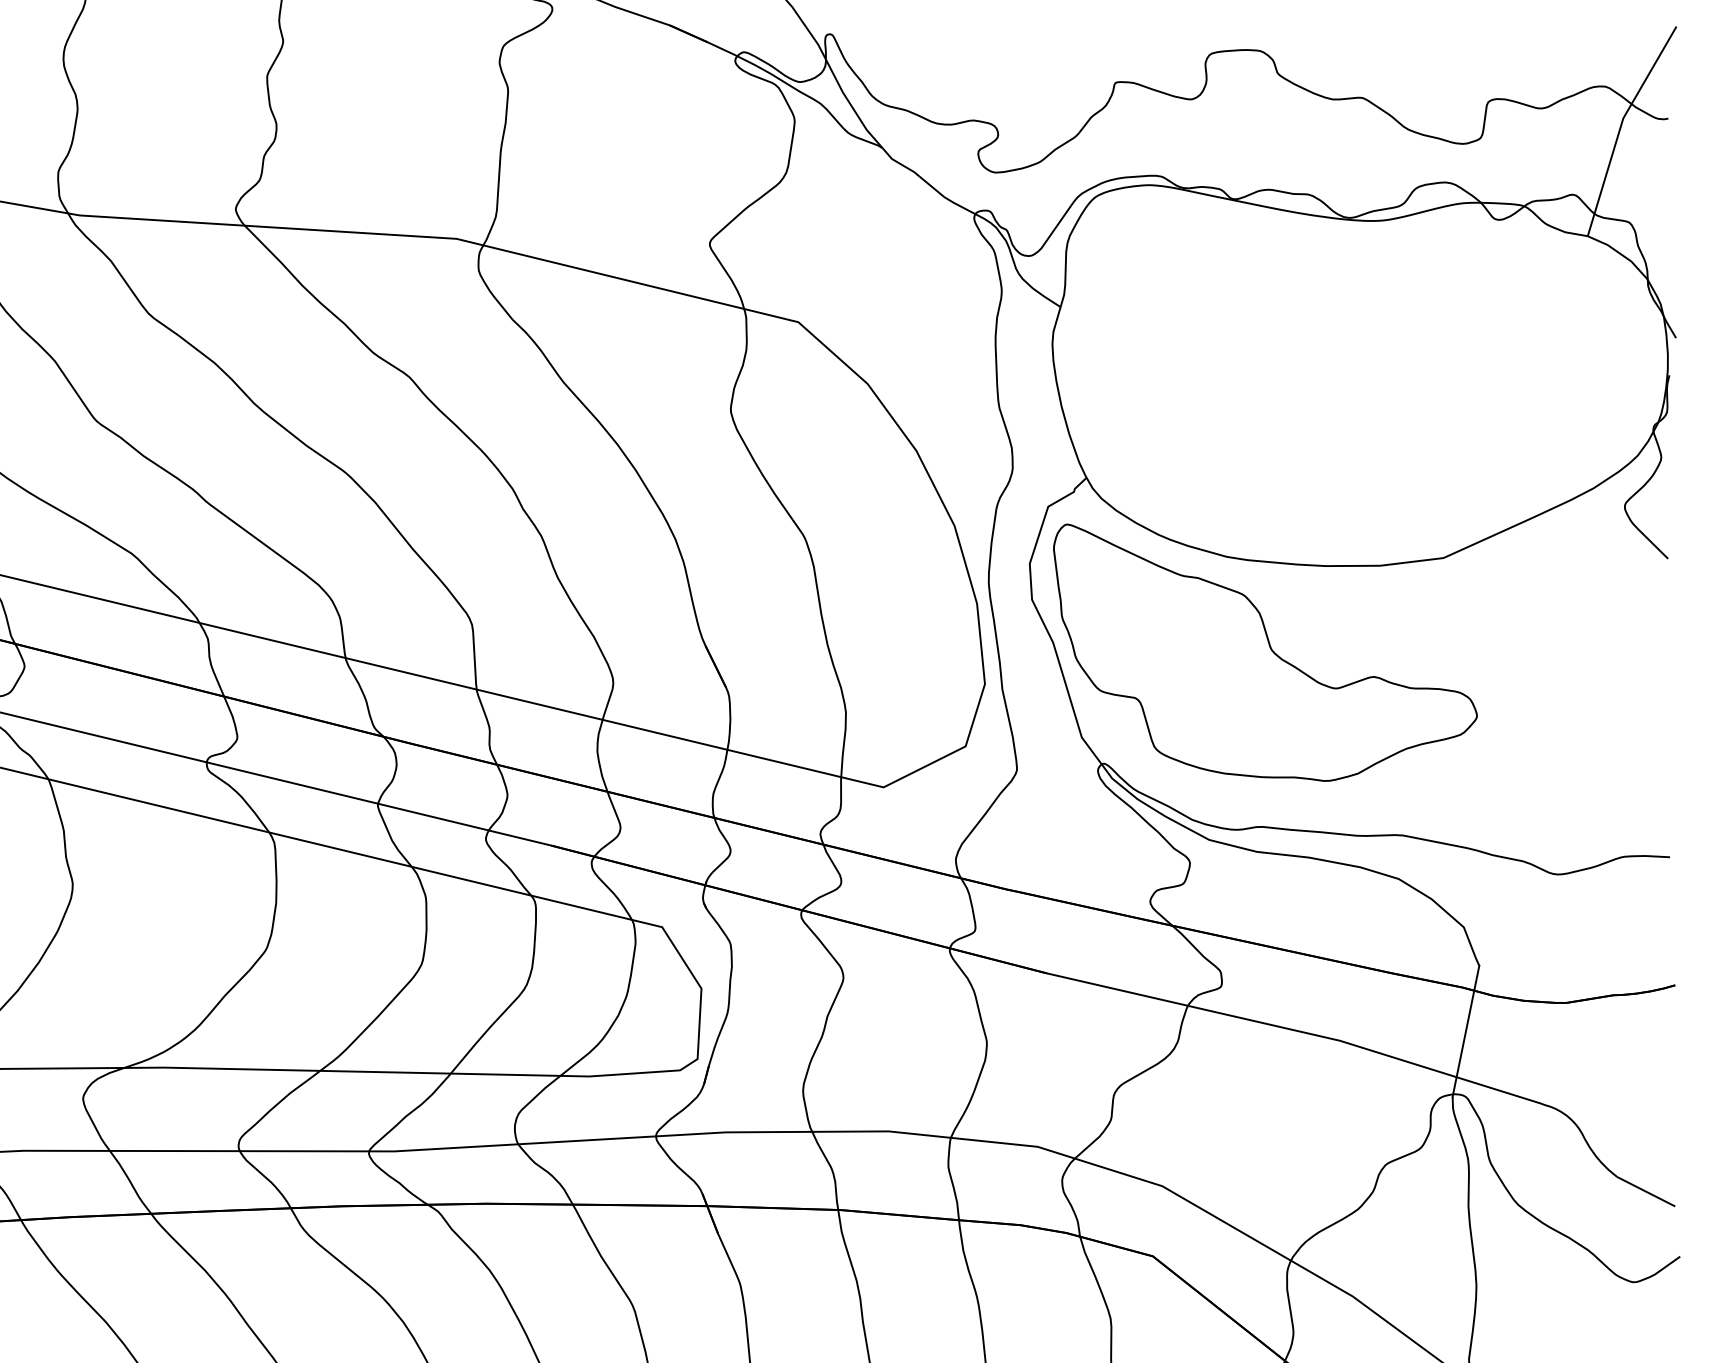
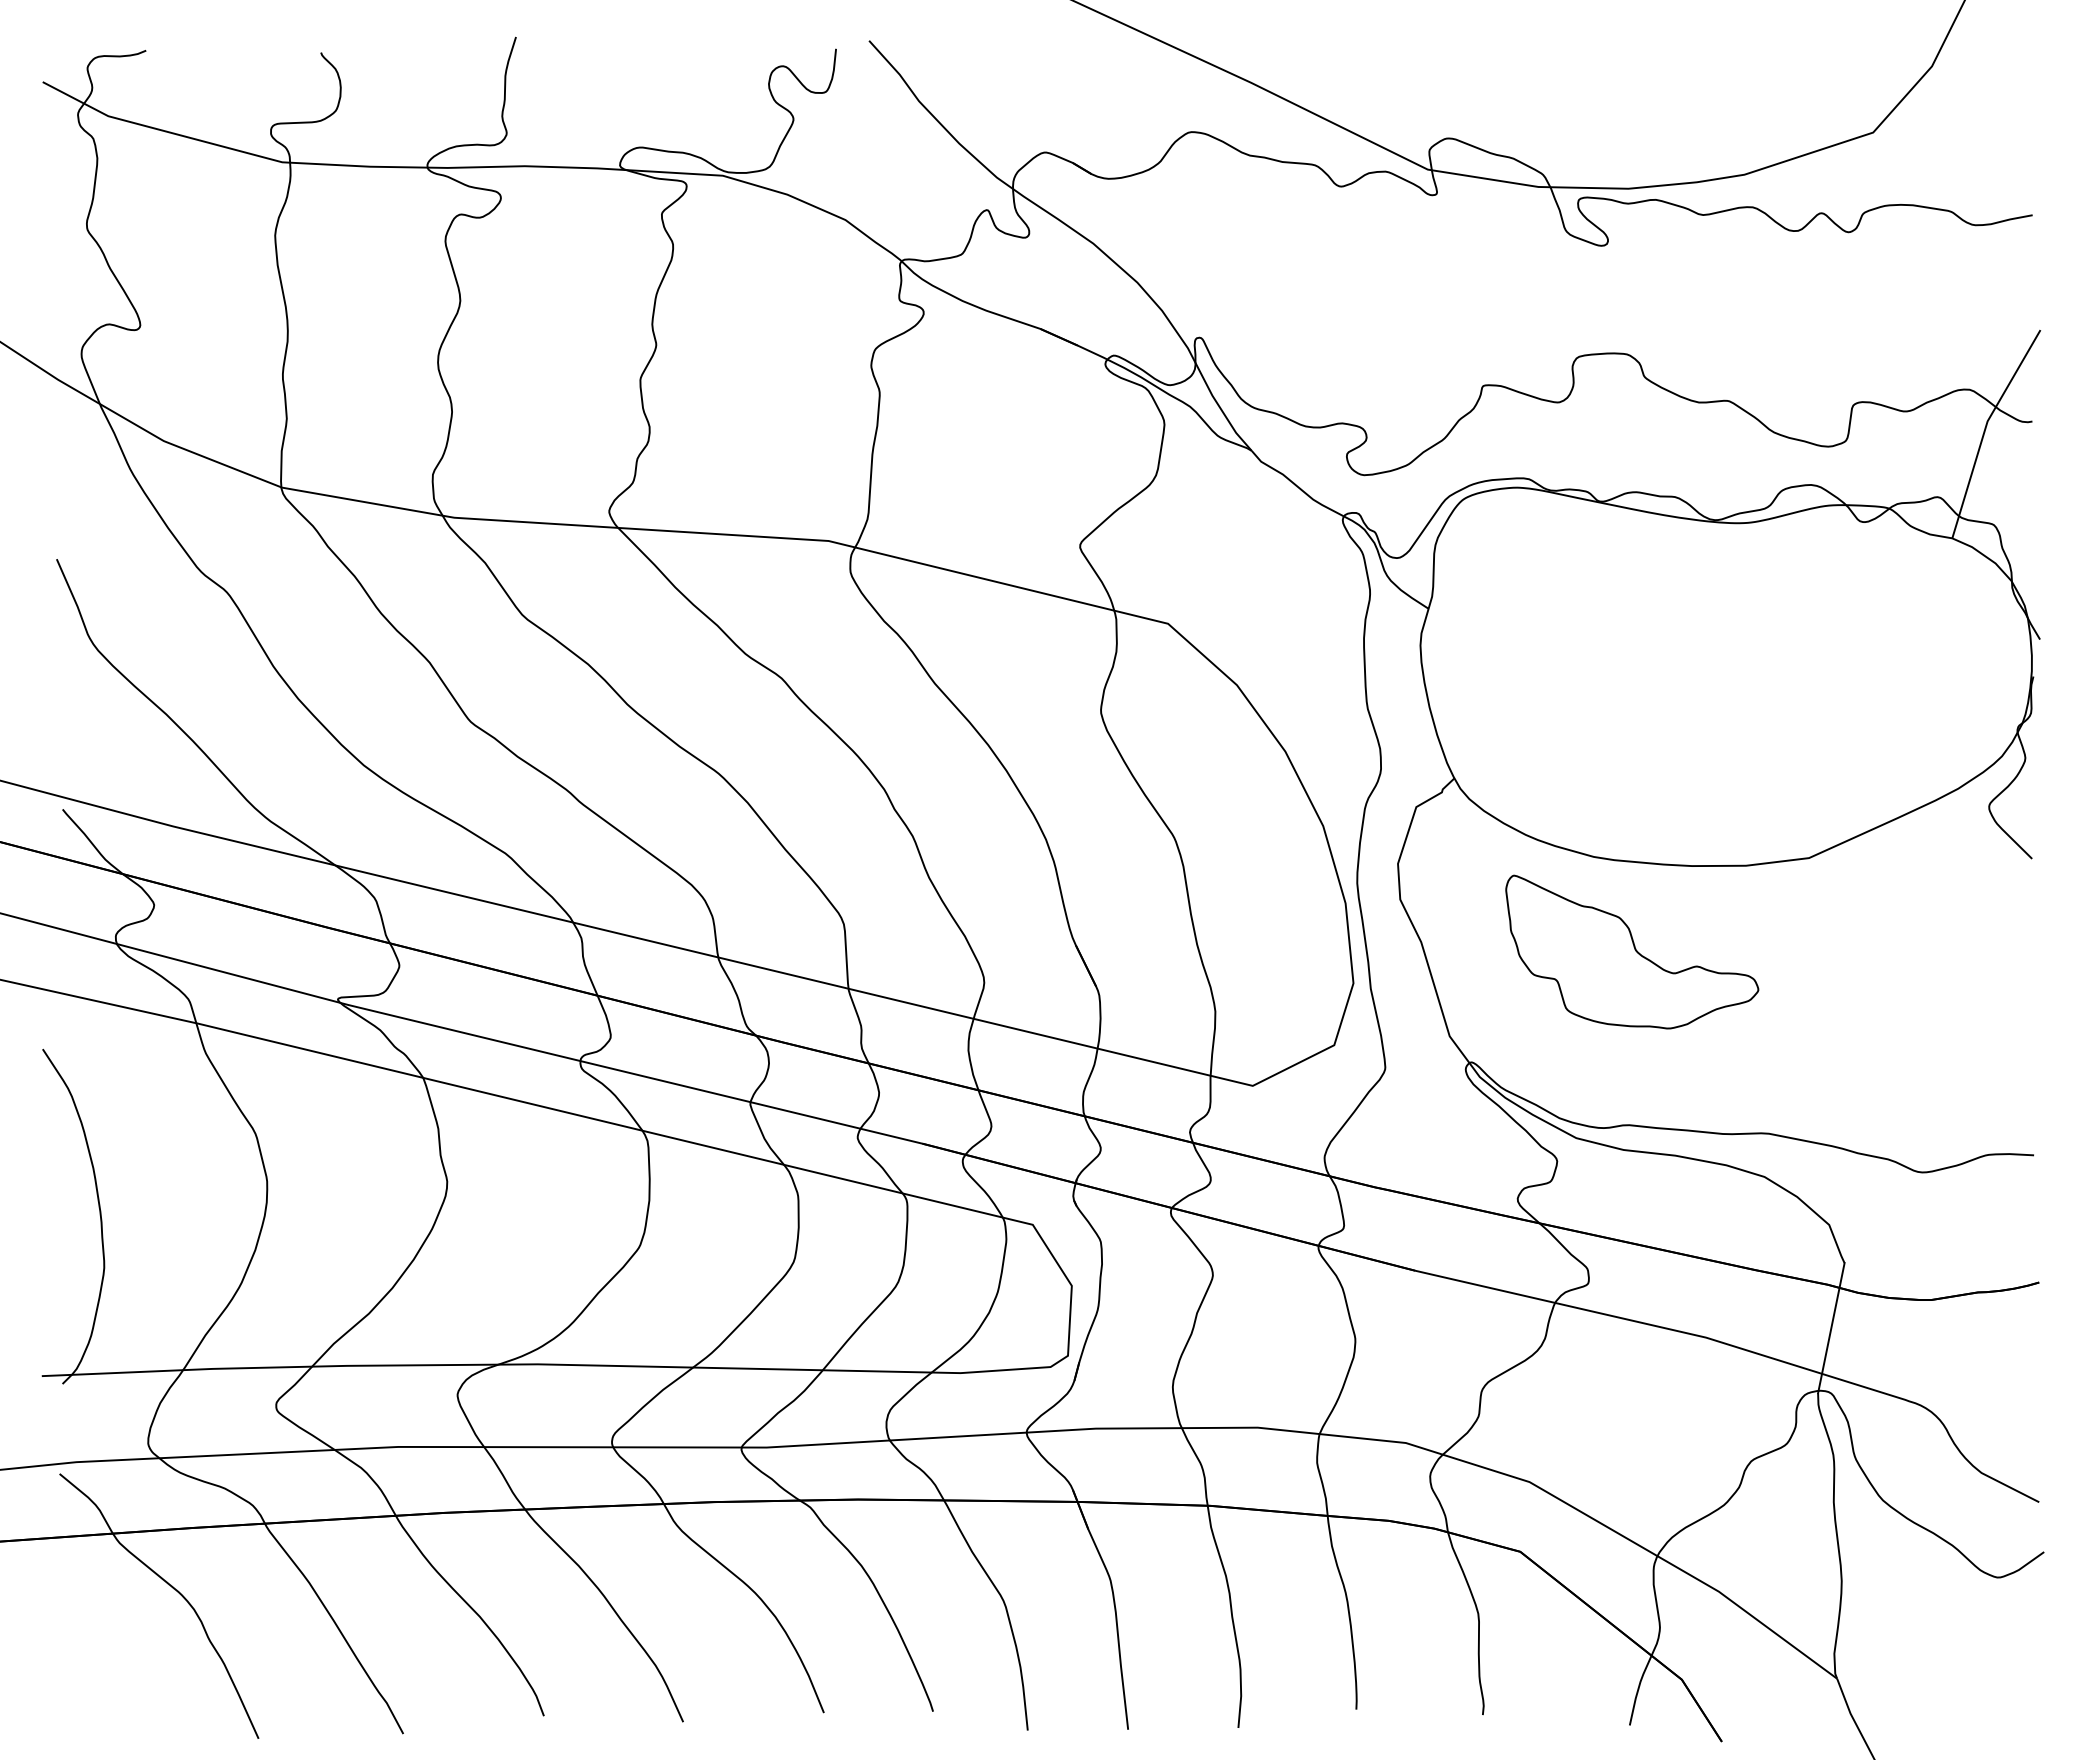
part: (1265, 652) -> (1632, 951), size x0.6

